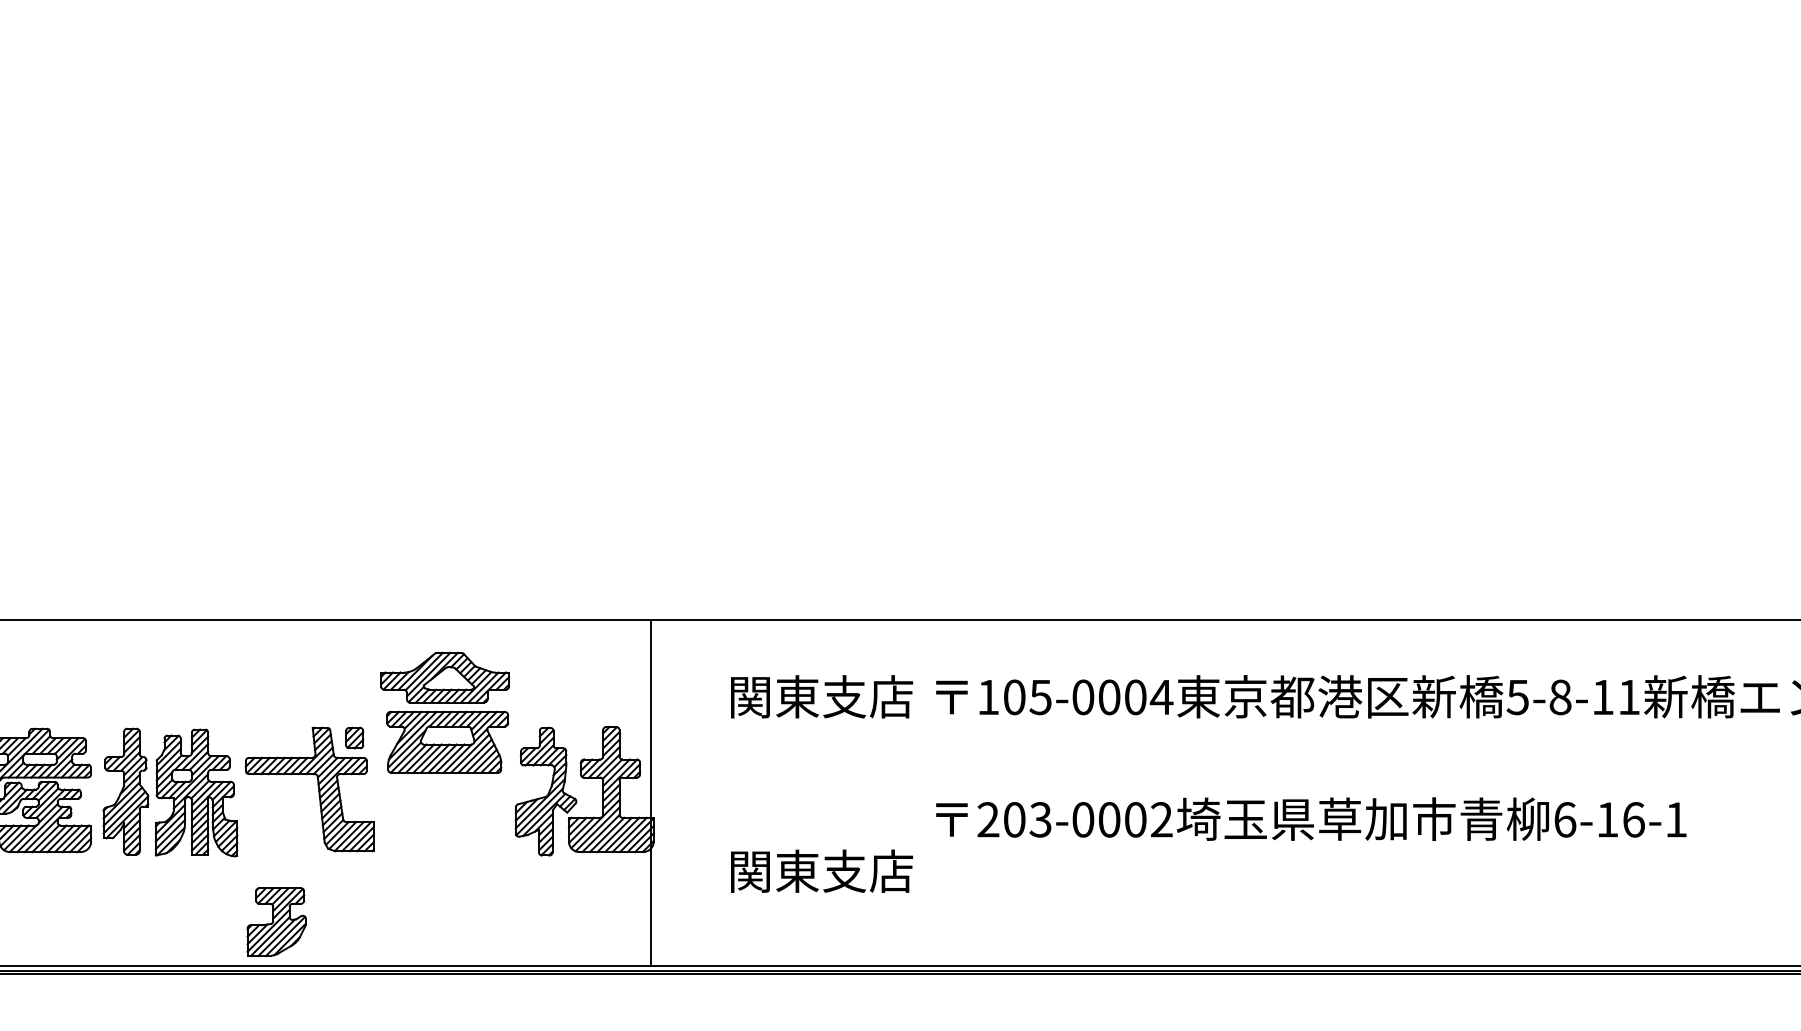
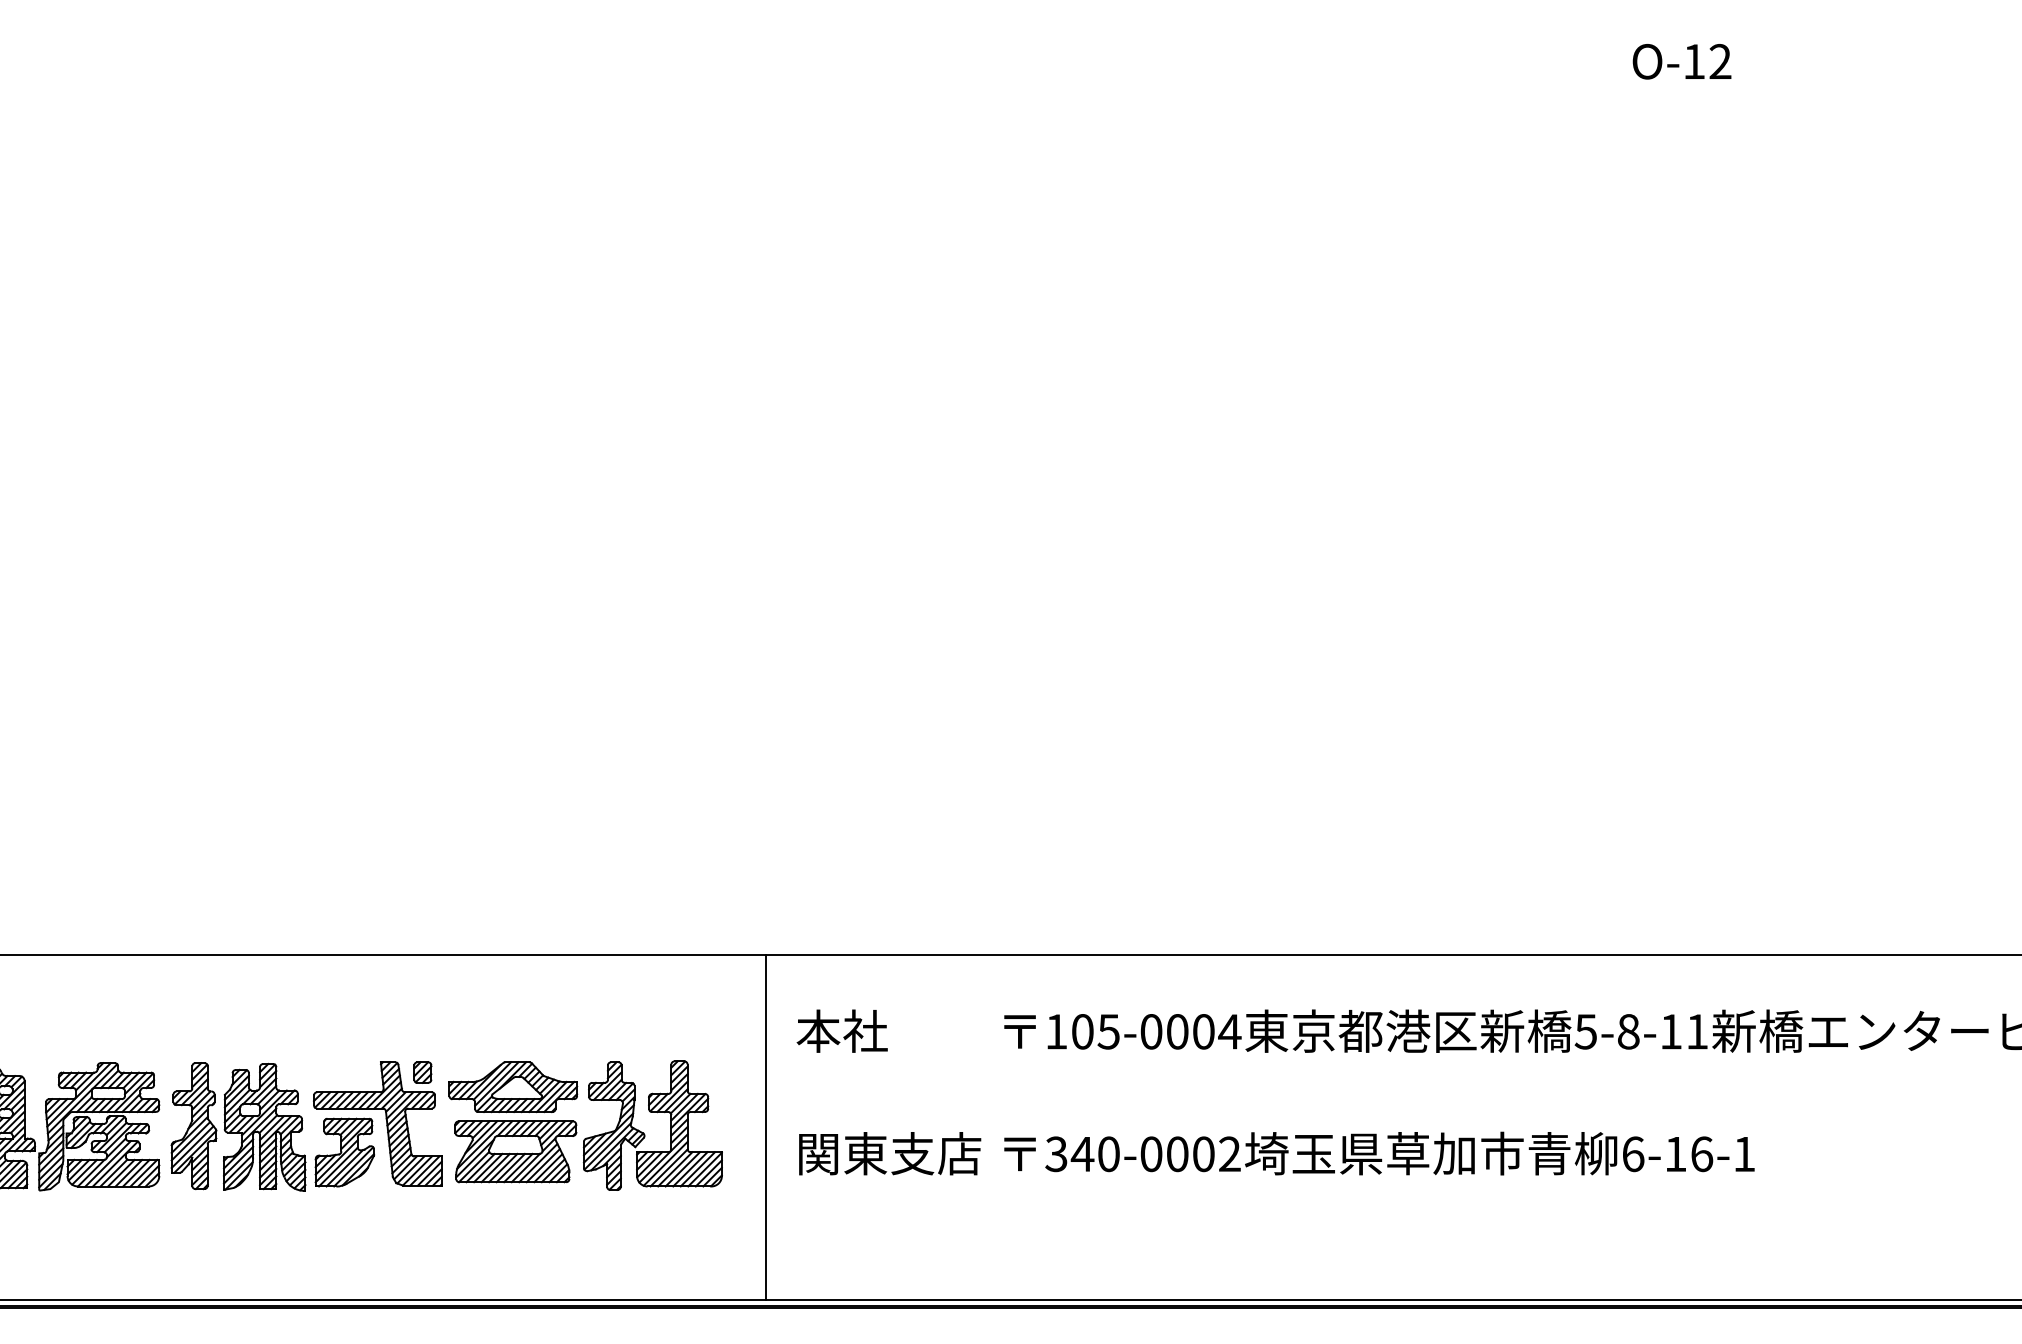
text: (820, 696) -> (888, 1030), 関東支店 -> 本社
part: (445, 713) -> (513, 1122), moved
line: (651, 793) -> (766, 1127), moved
text: (1014, 820) -> (1082, 1154), 203-0002 -> 340-0002
text: (822, 871) -> (890, 1153), moved
part: (276, 922) -> (344, 1152), moved

